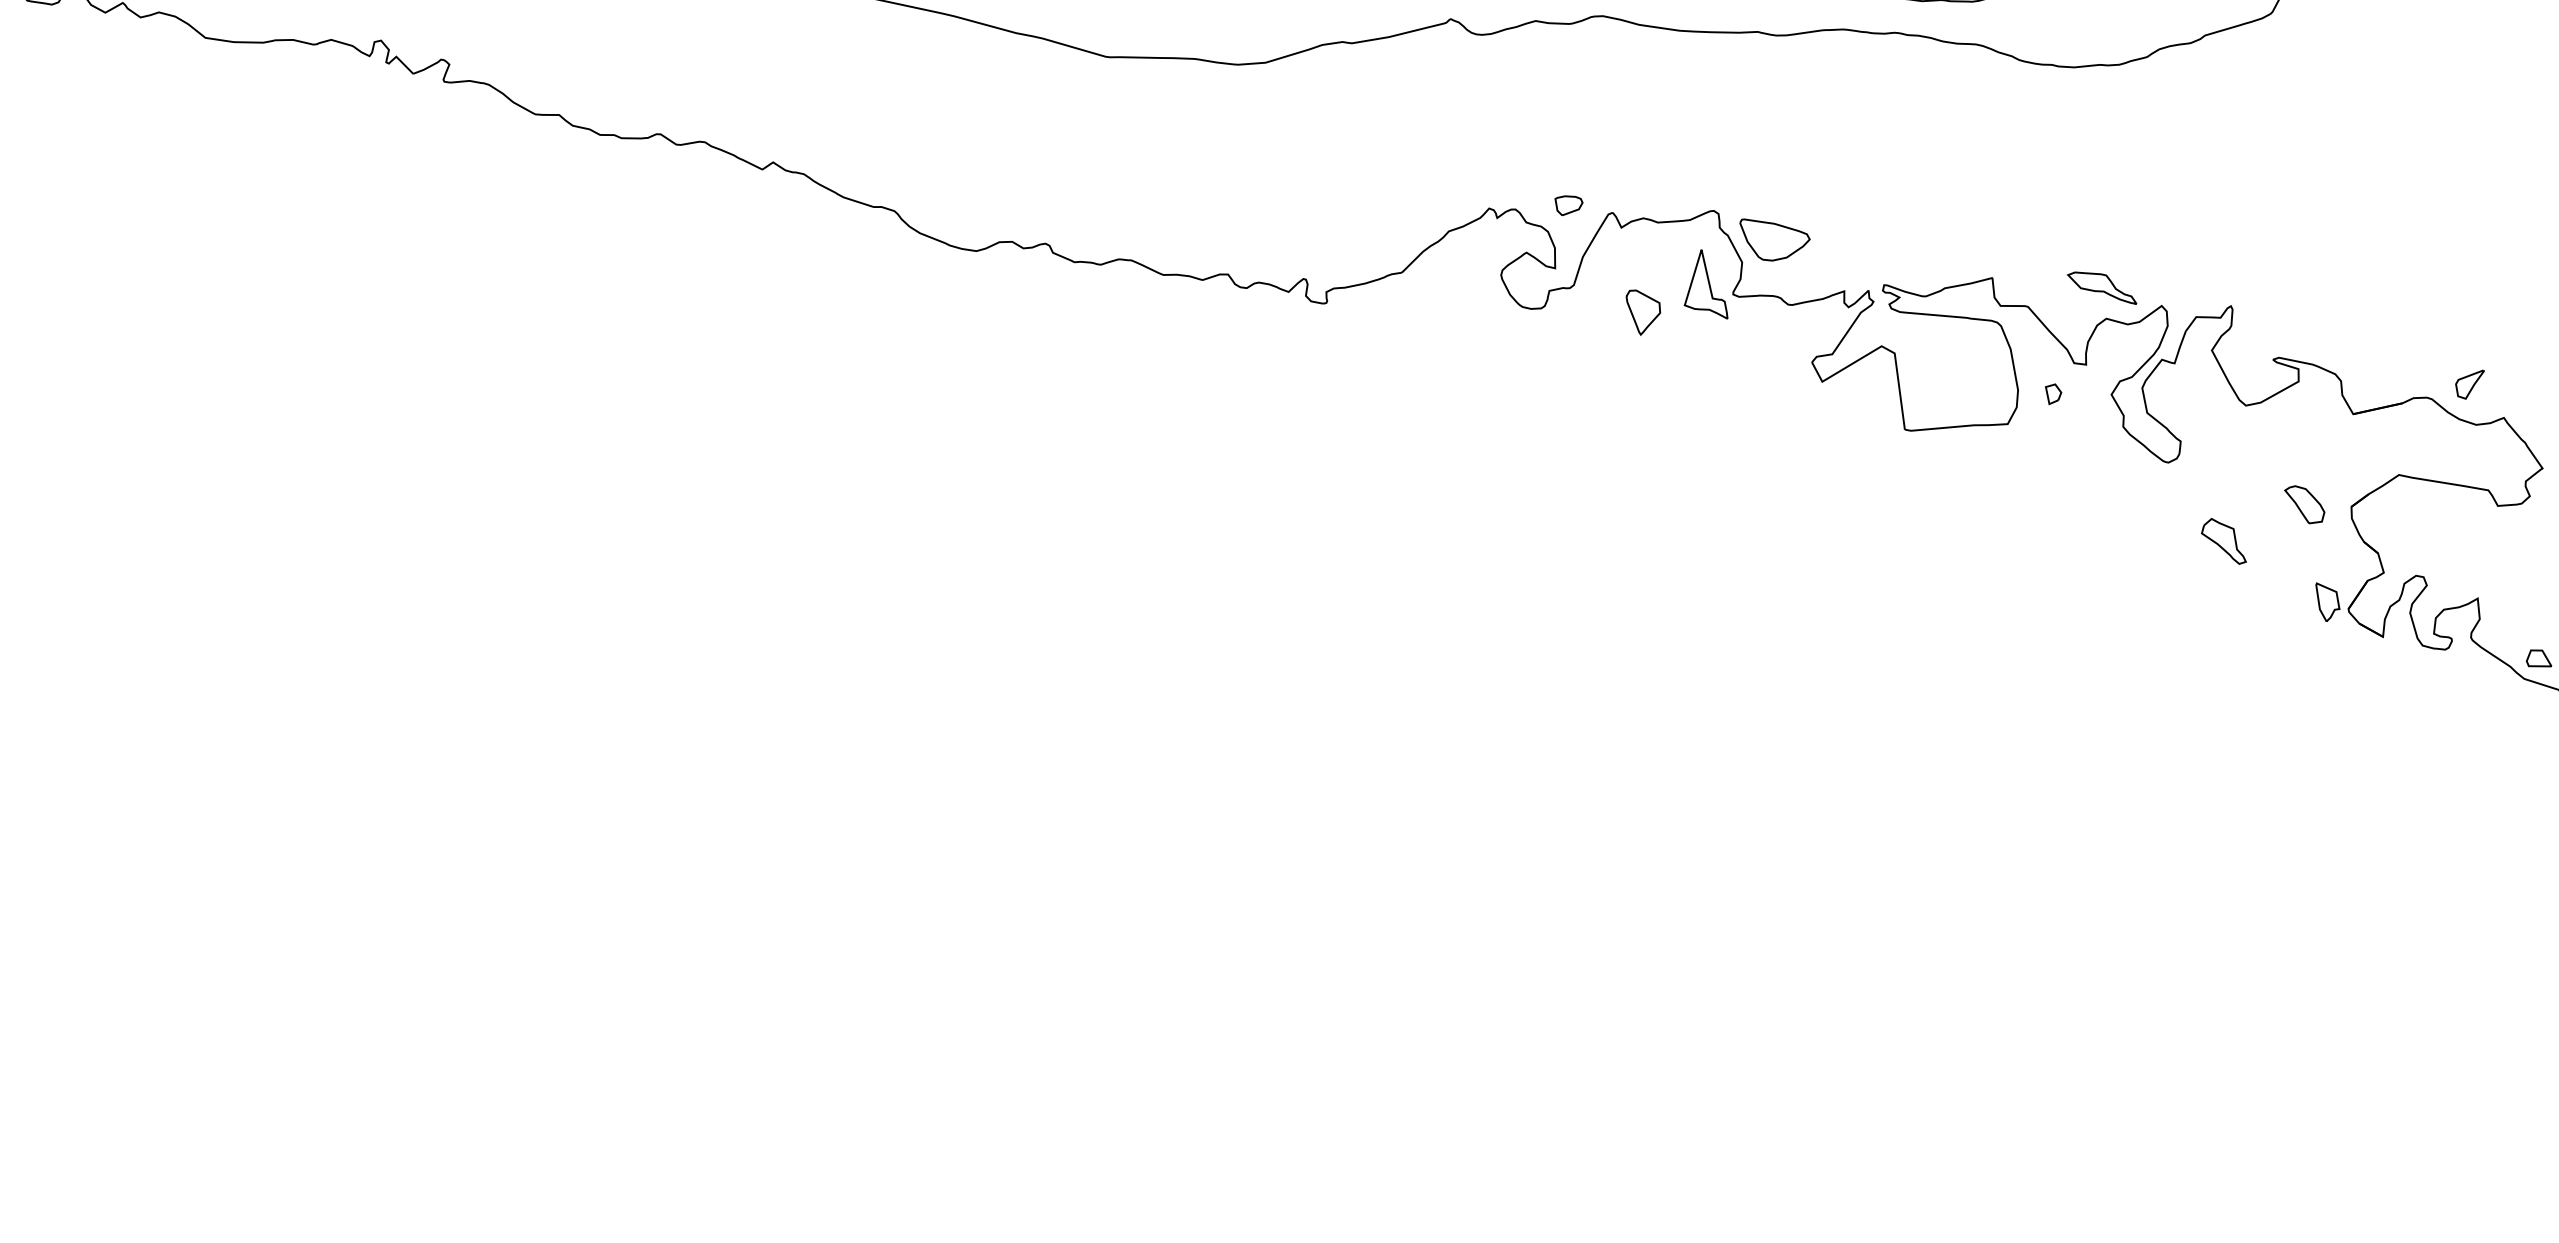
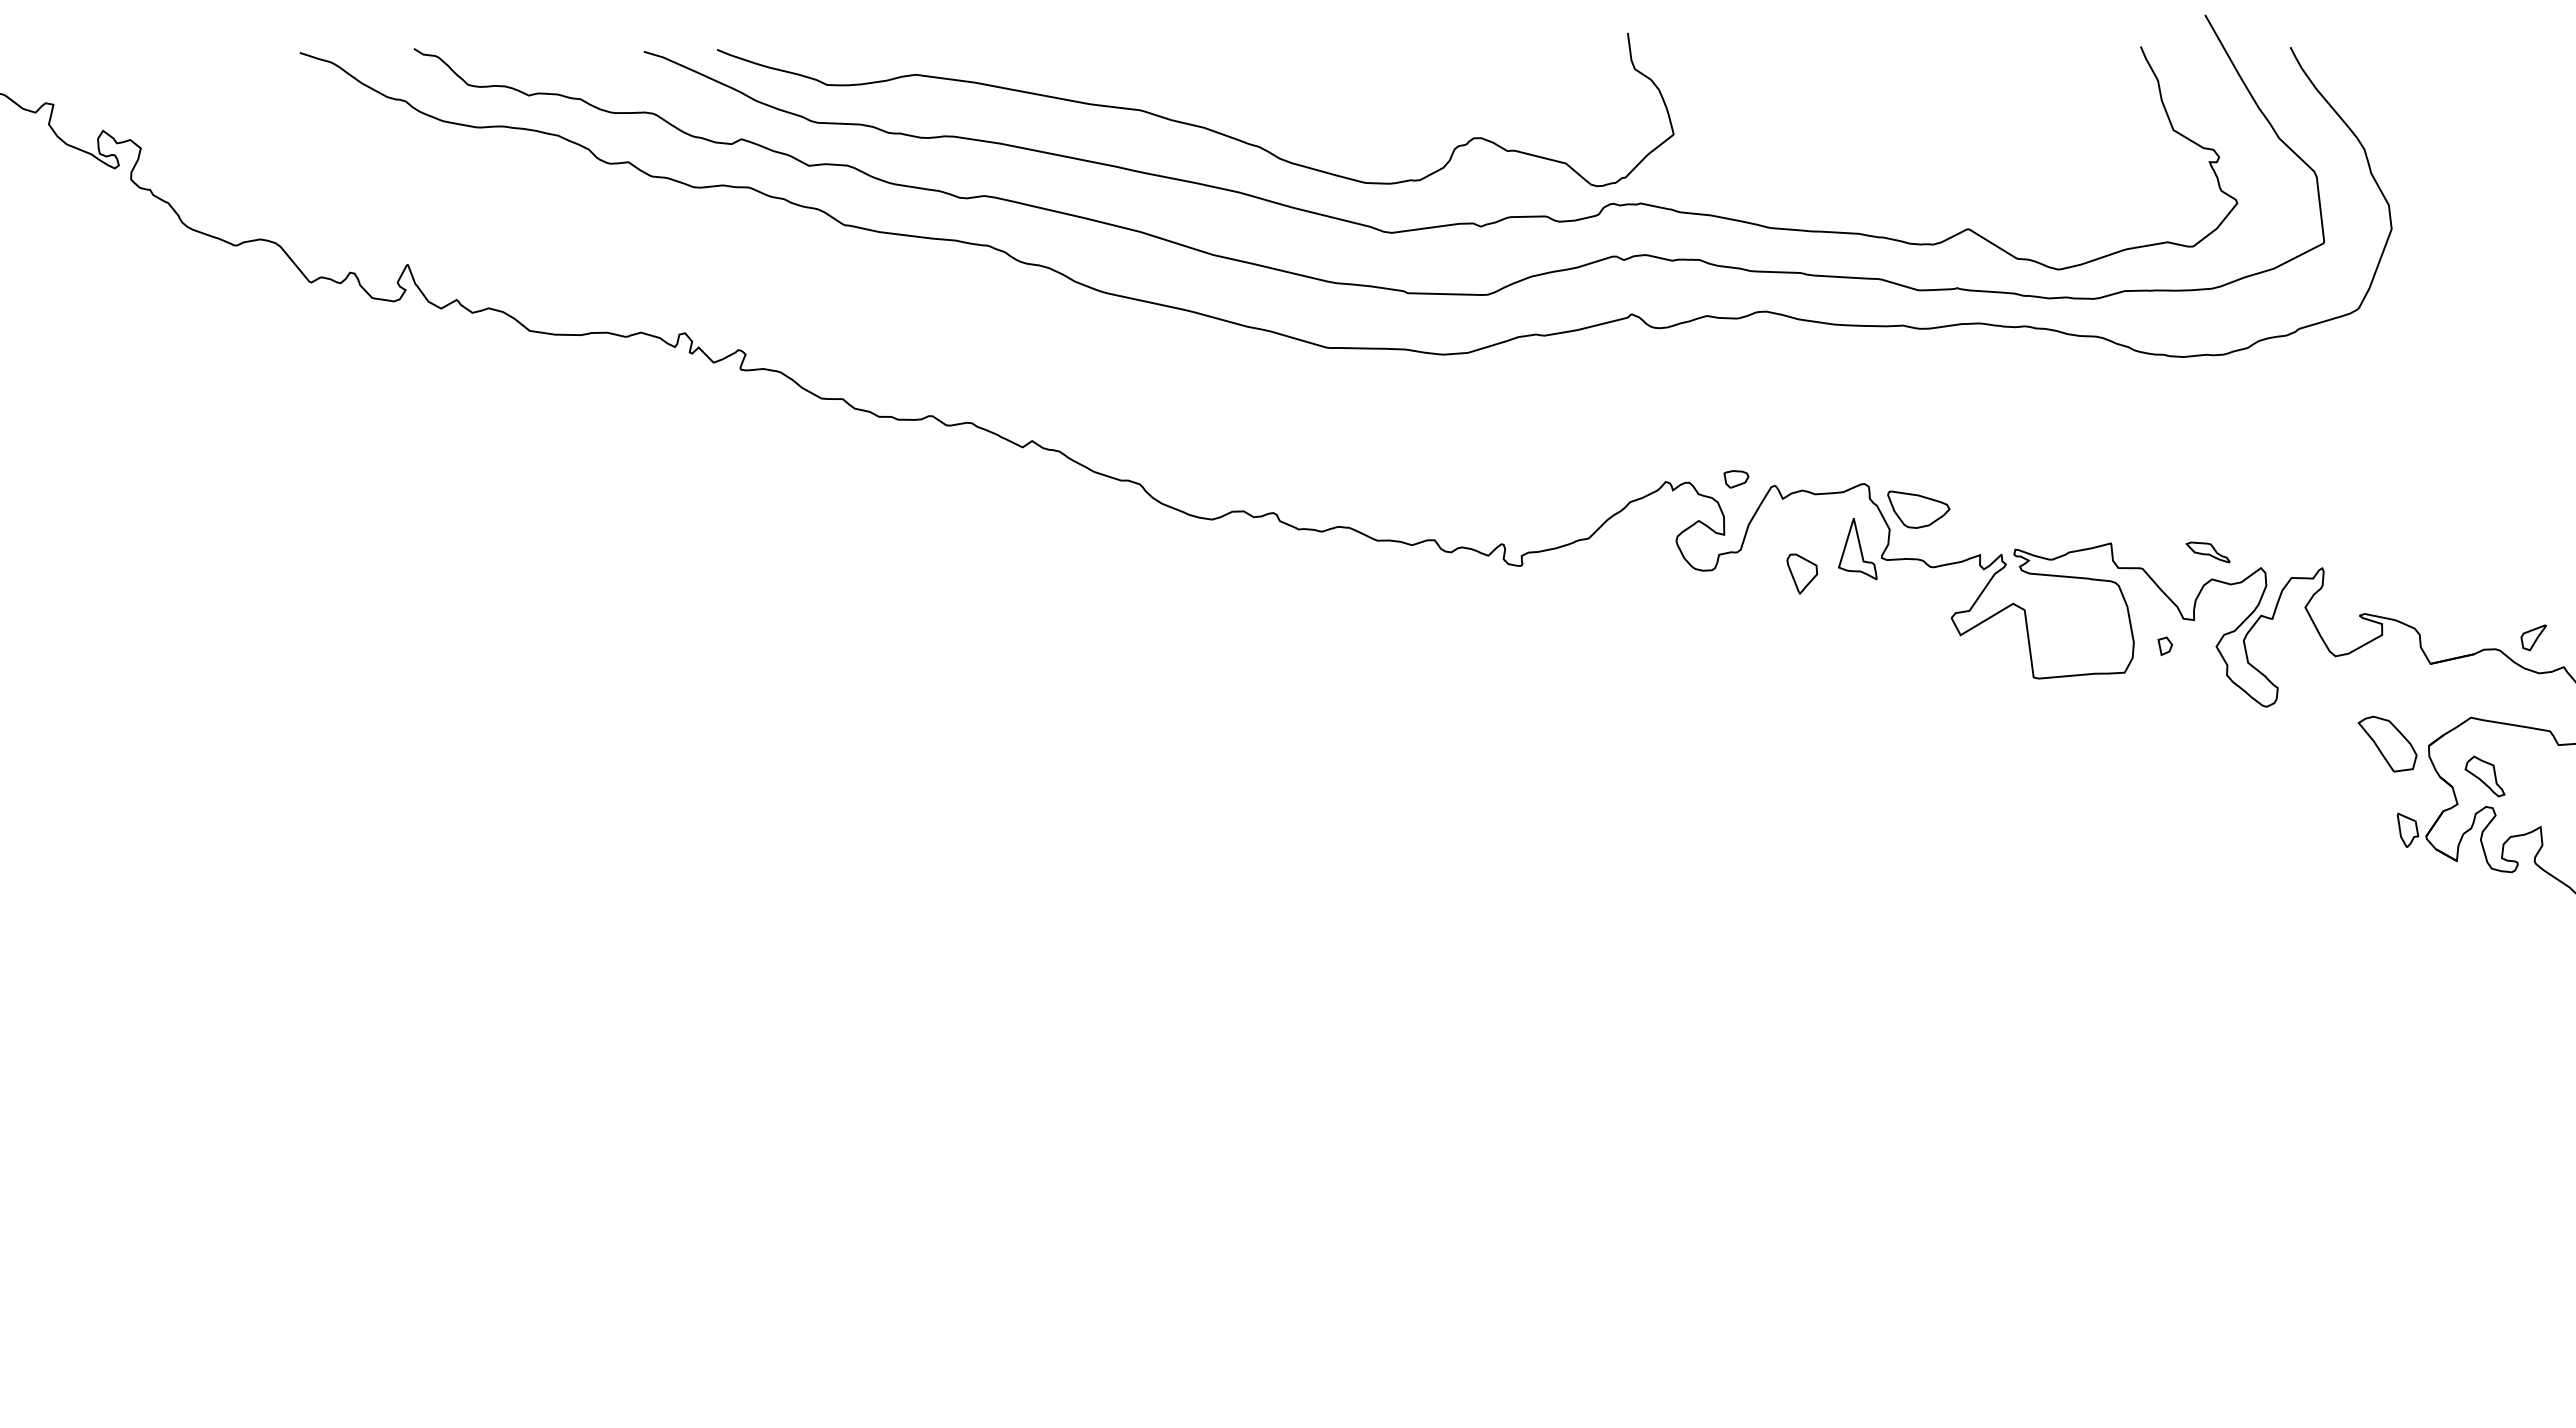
part: (2101, 288) -> (2207, 552), size x0.71
part: (2304, 504) -> (2387, 743), size x1.67
part: (2223, 541) -> (2484, 776), moved

